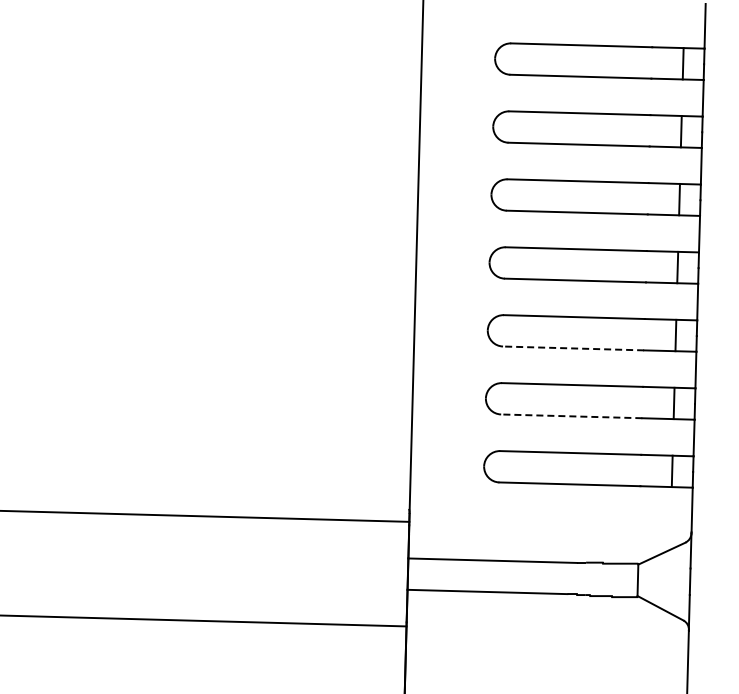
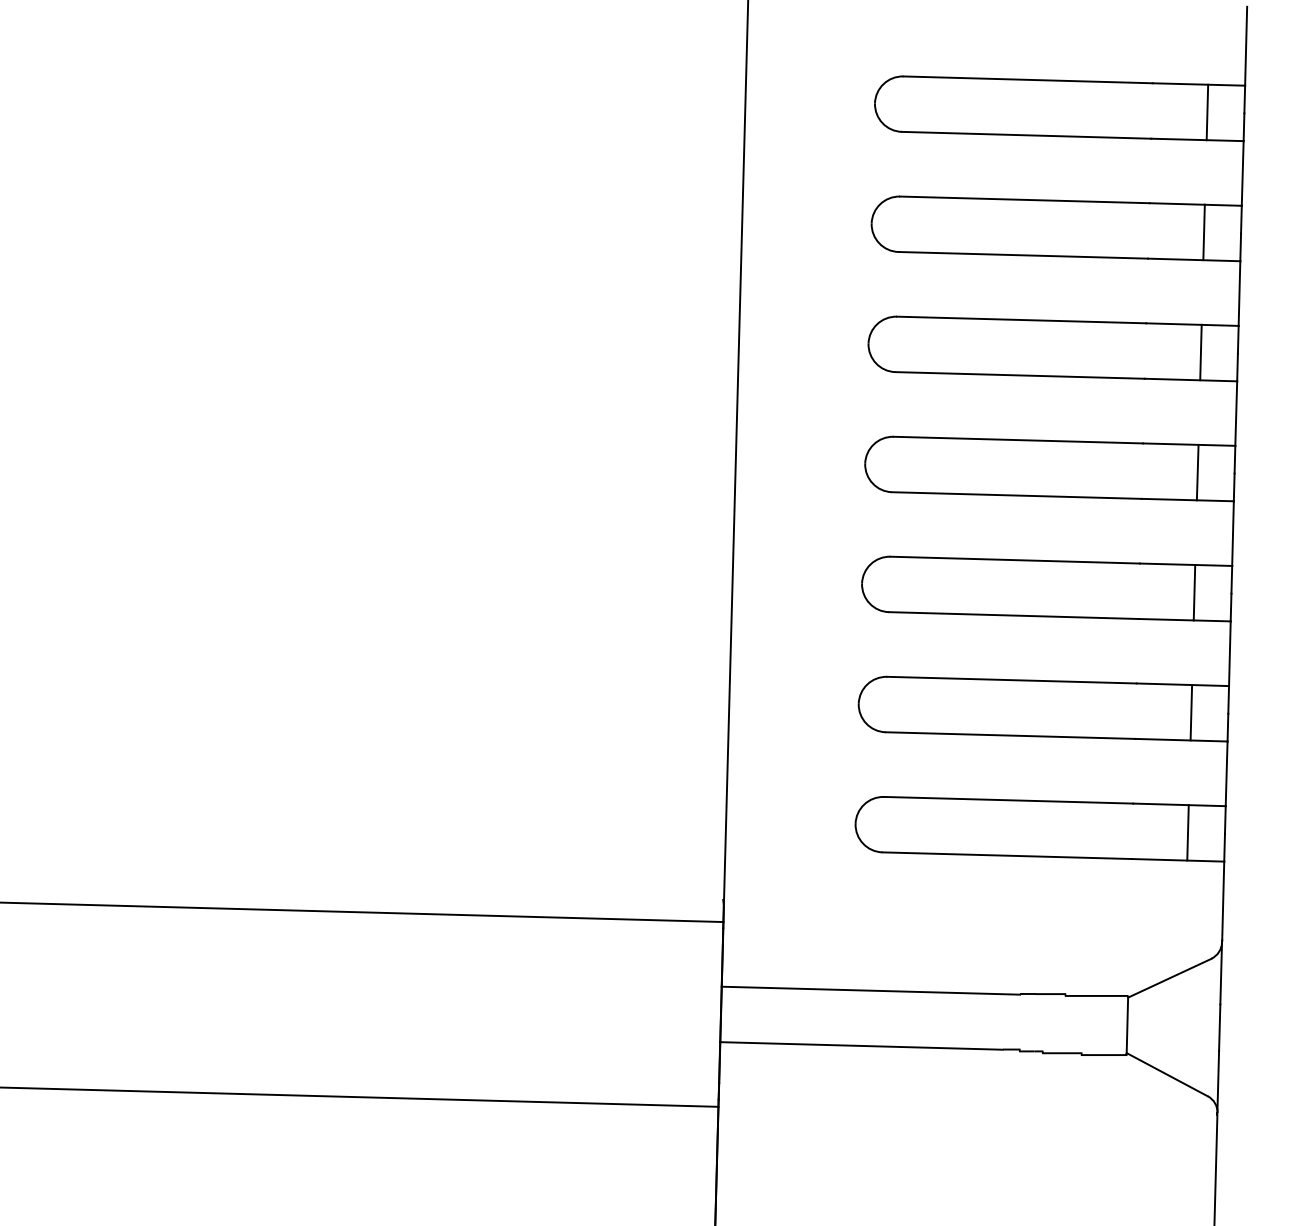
line: (573, 348) -> (1013, 615), dashed -> solid
line: (571, 416) -> (1009, 735), dashed -> solid

